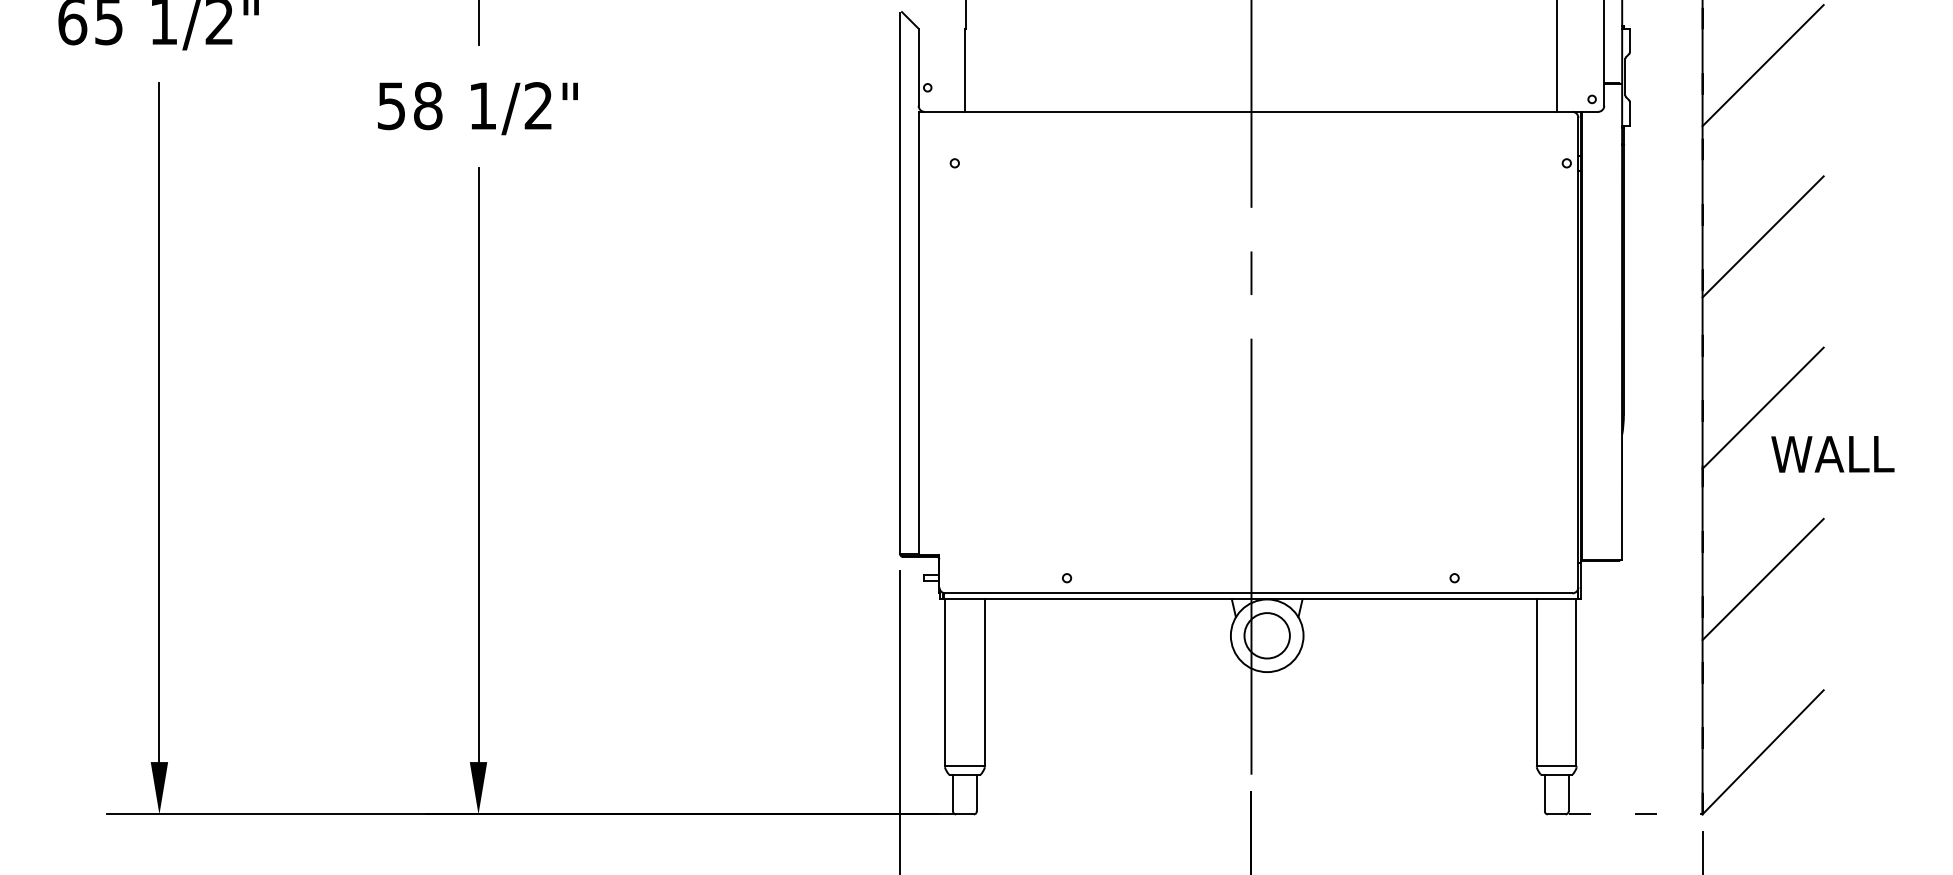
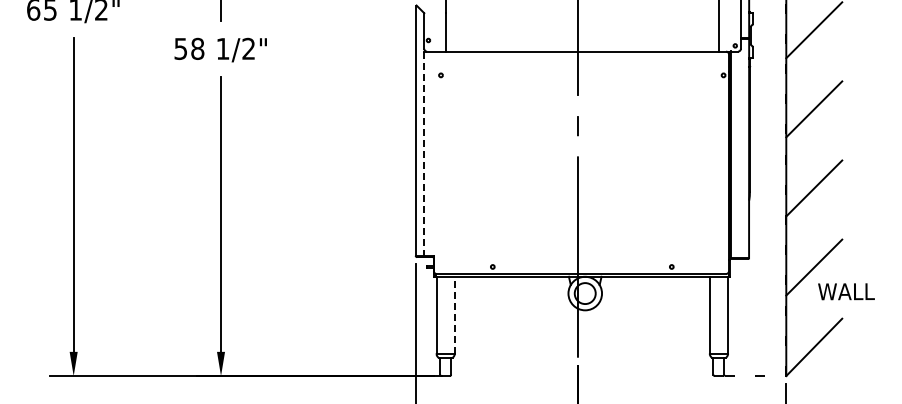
line: (919, 334) -> (424, 154), solid -> dashed
text: (1832, 453) -> (846, 291), moved
line: (984, 681) -> (454, 314), solid -> dashed

